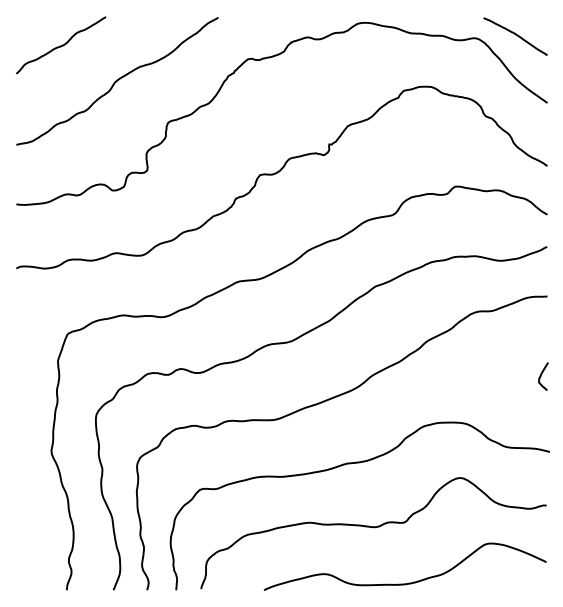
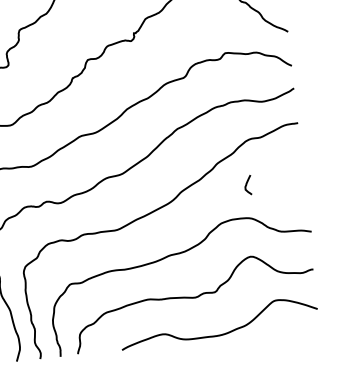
curve: (541, 376) -> (246, 185), moved

